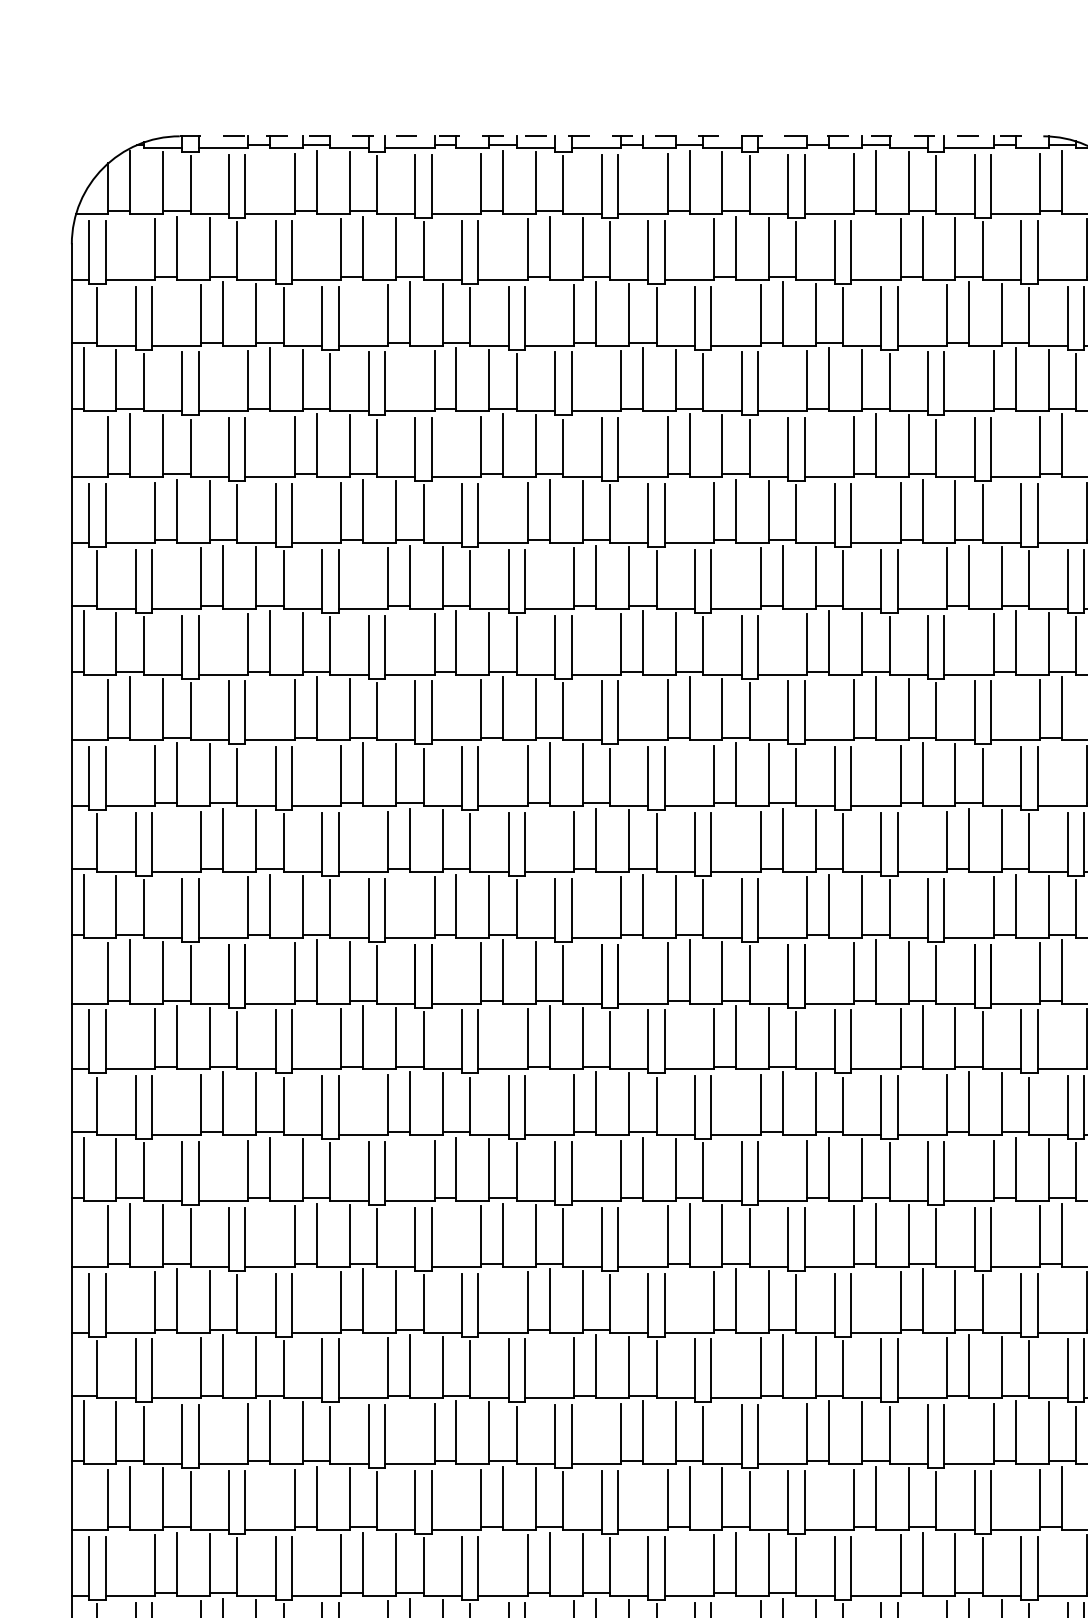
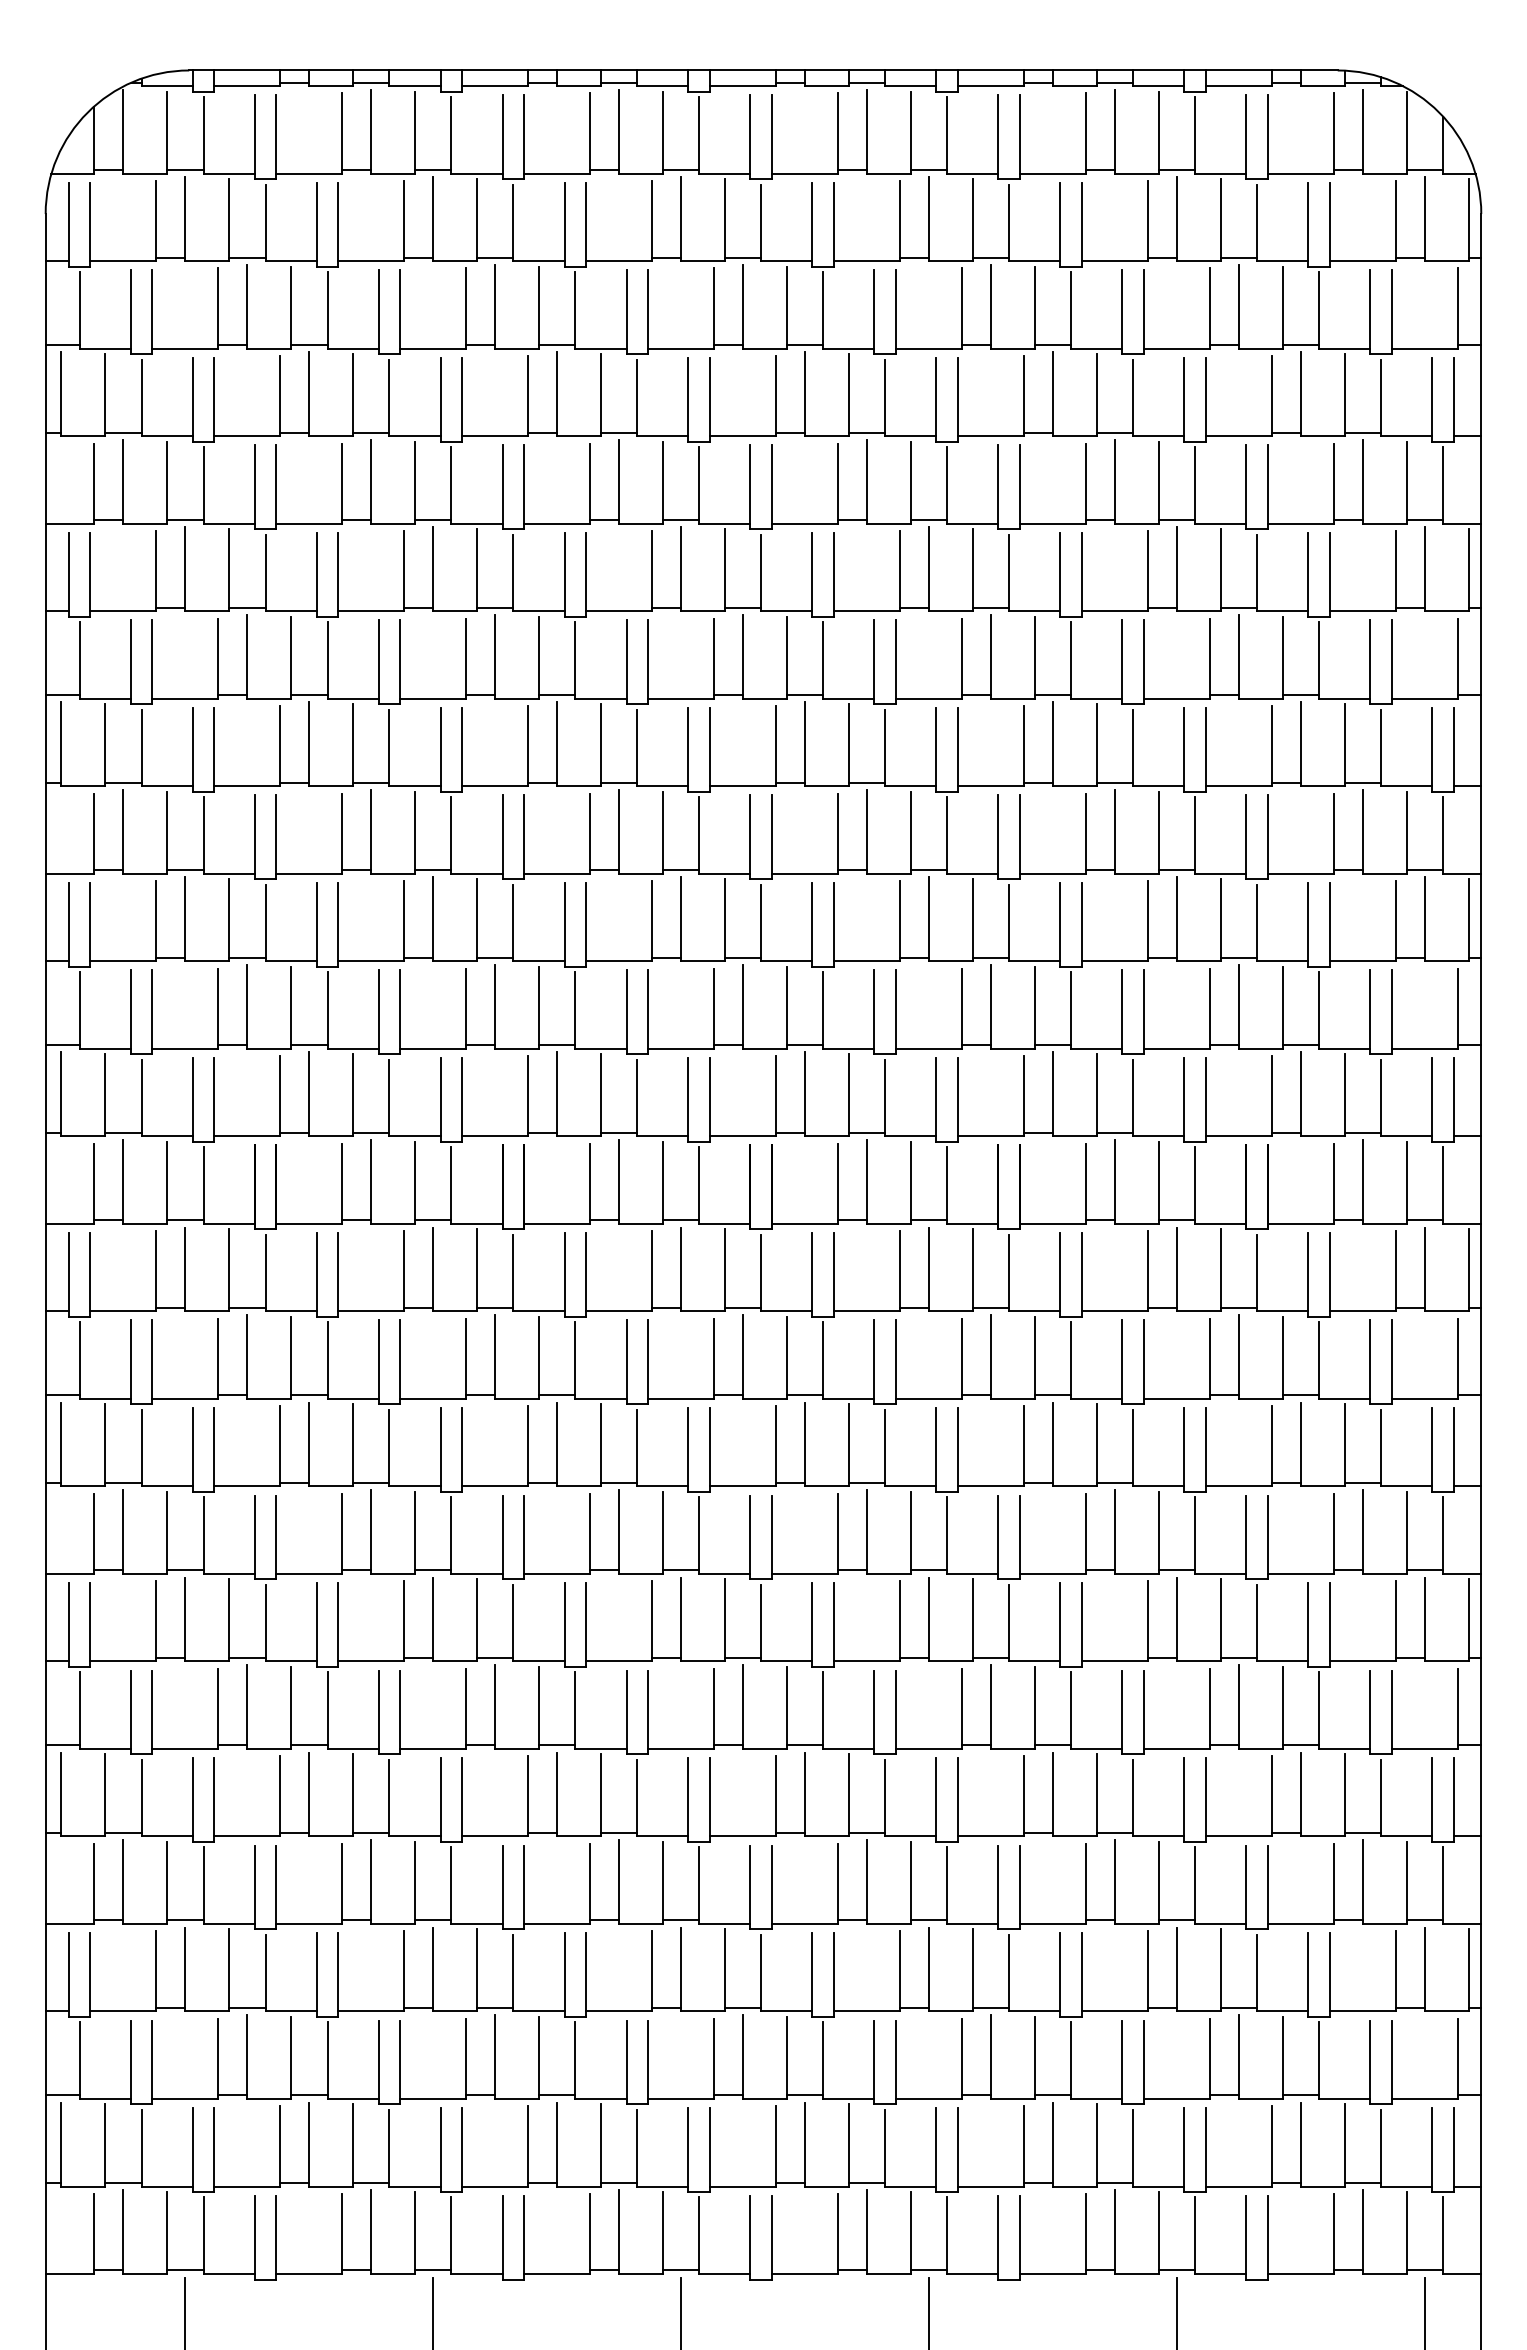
line: (611, 136) -> (763, 70), dashed -> solid

